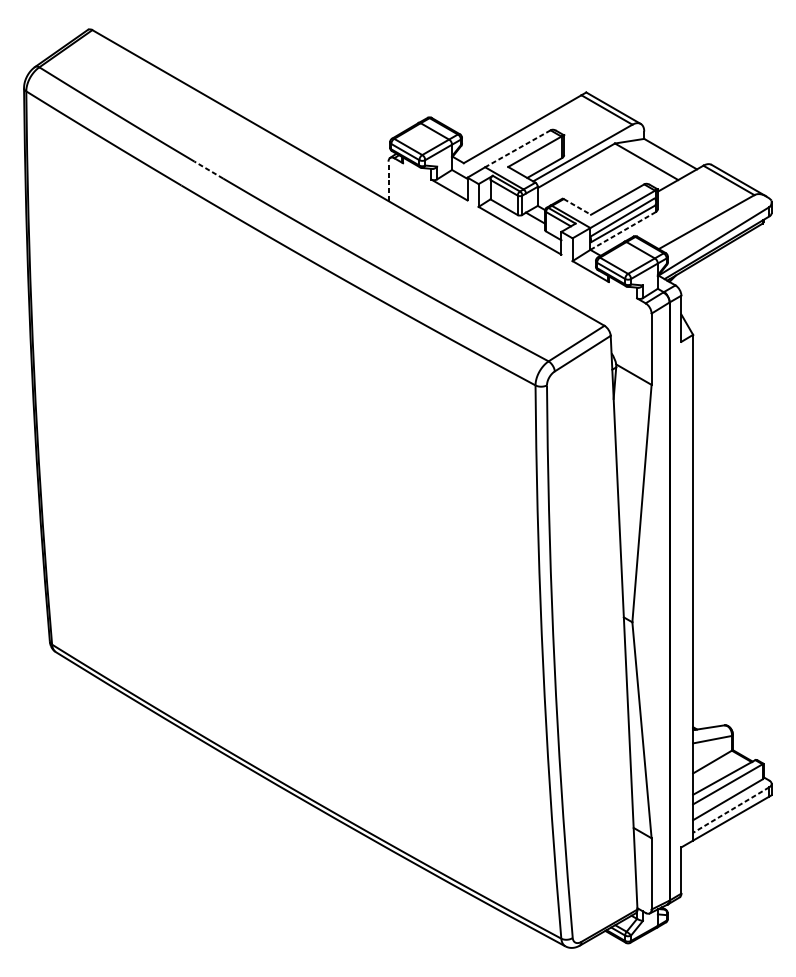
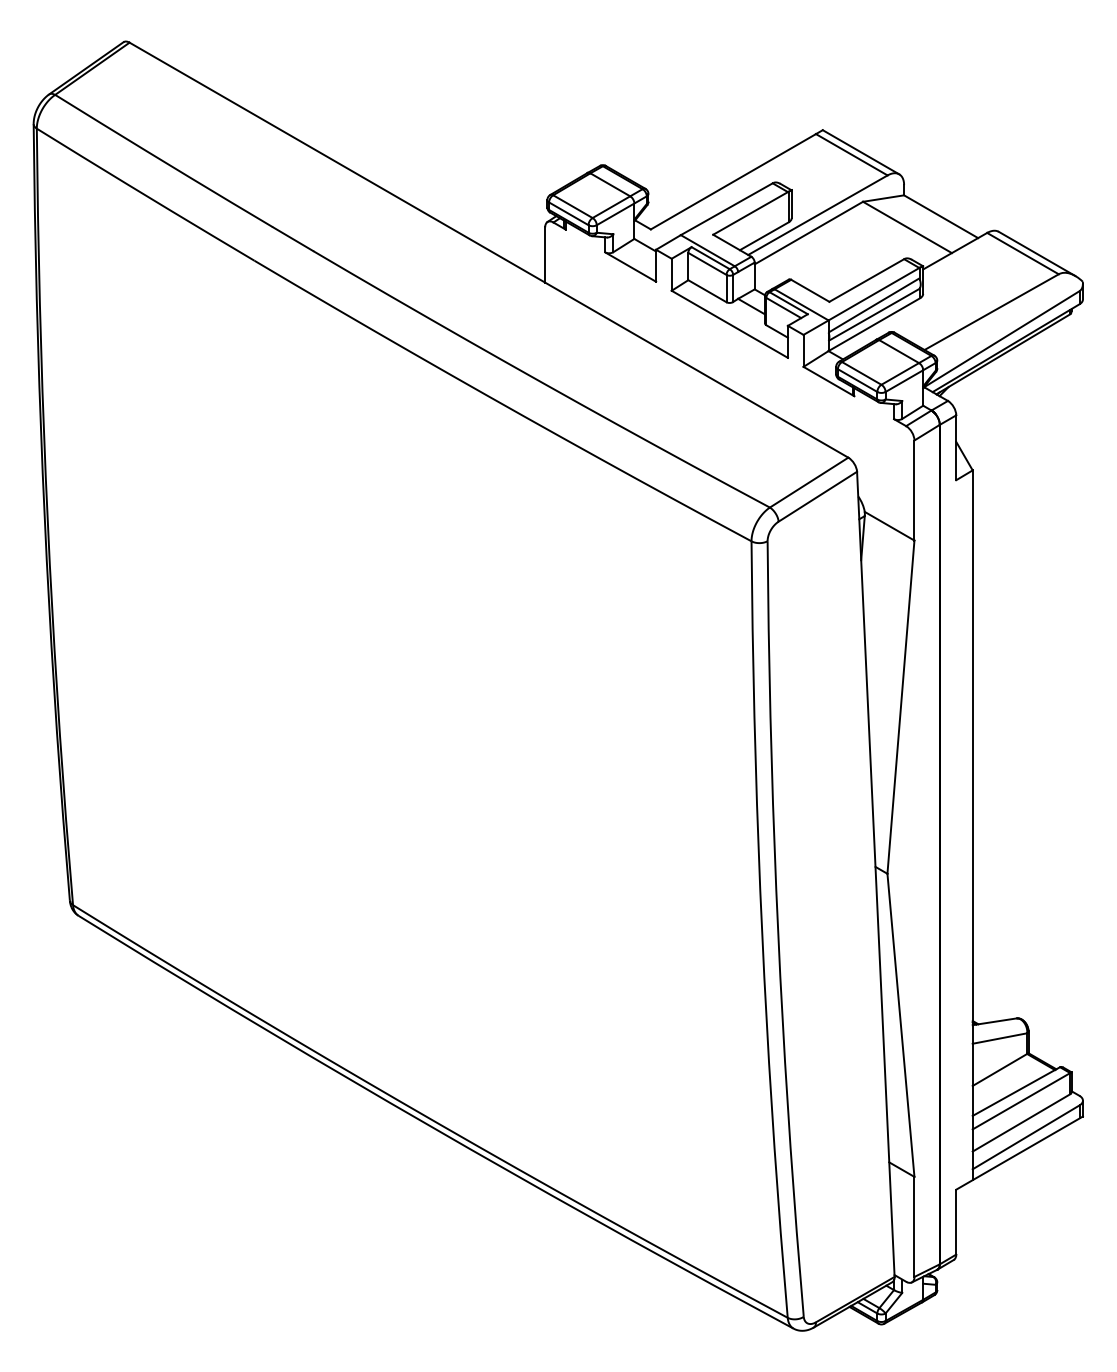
line: (517, 148) -> (726, 209), dashed -> solid
line: (208, 169) -> (292, 238), dashed -> solid
line: (388, 181) -> (545, 254), dashed -> solid
line: (577, 207) -> (810, 291), dashed -> solid
line: (623, 230) -> (874, 324), dashed -> solid
line: (730, 810) -> (1025, 1137), dashed -> solid

